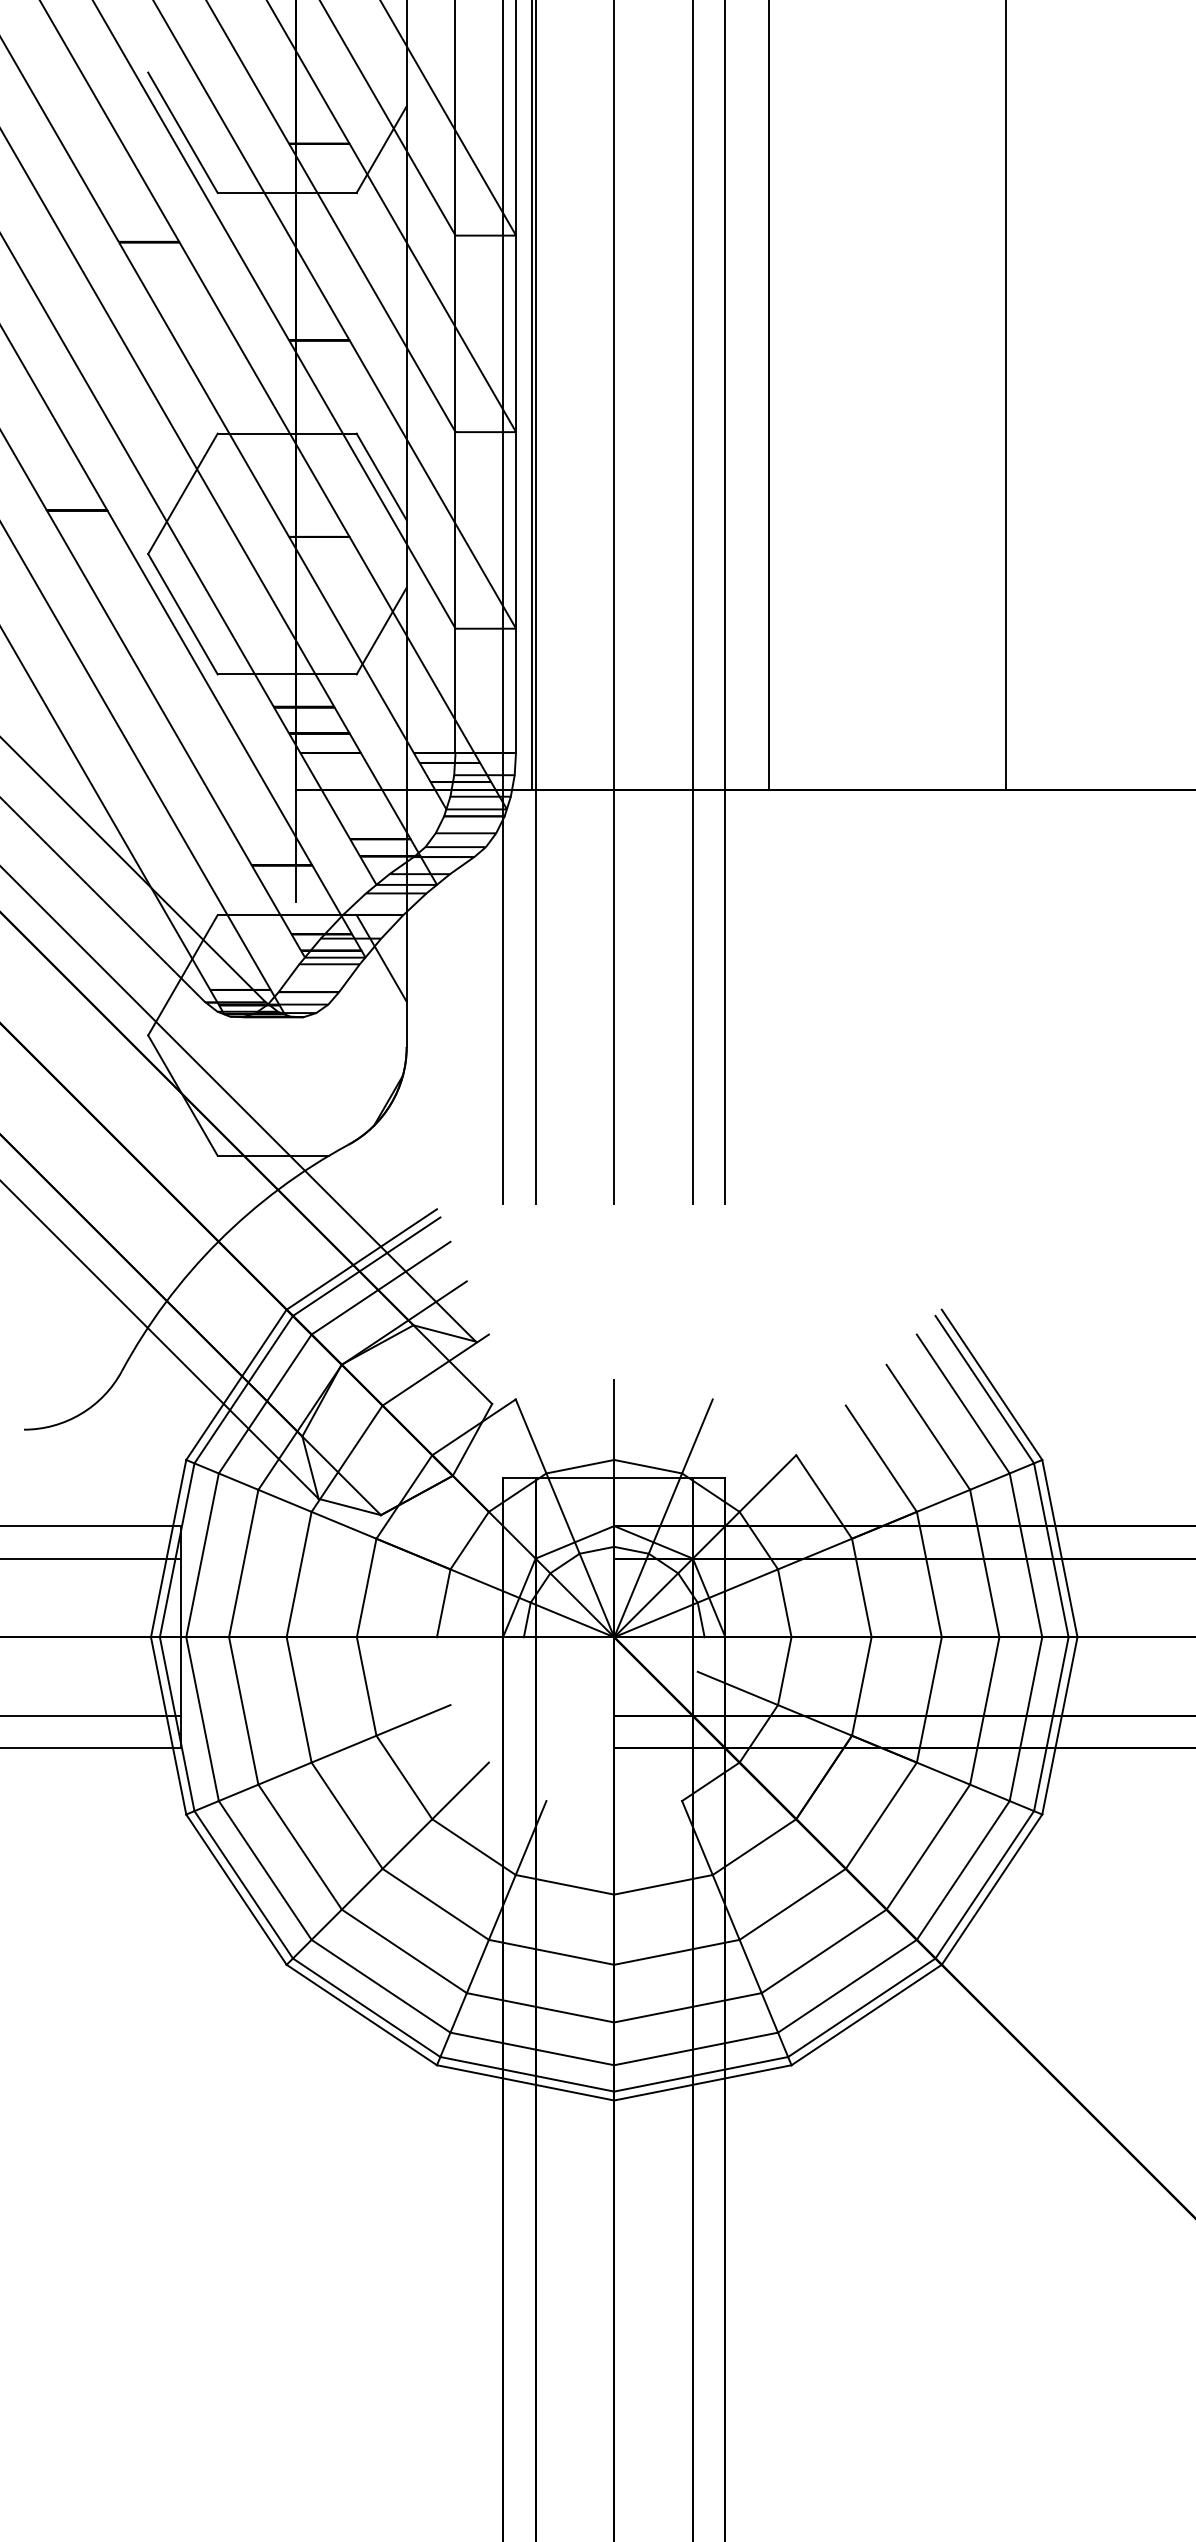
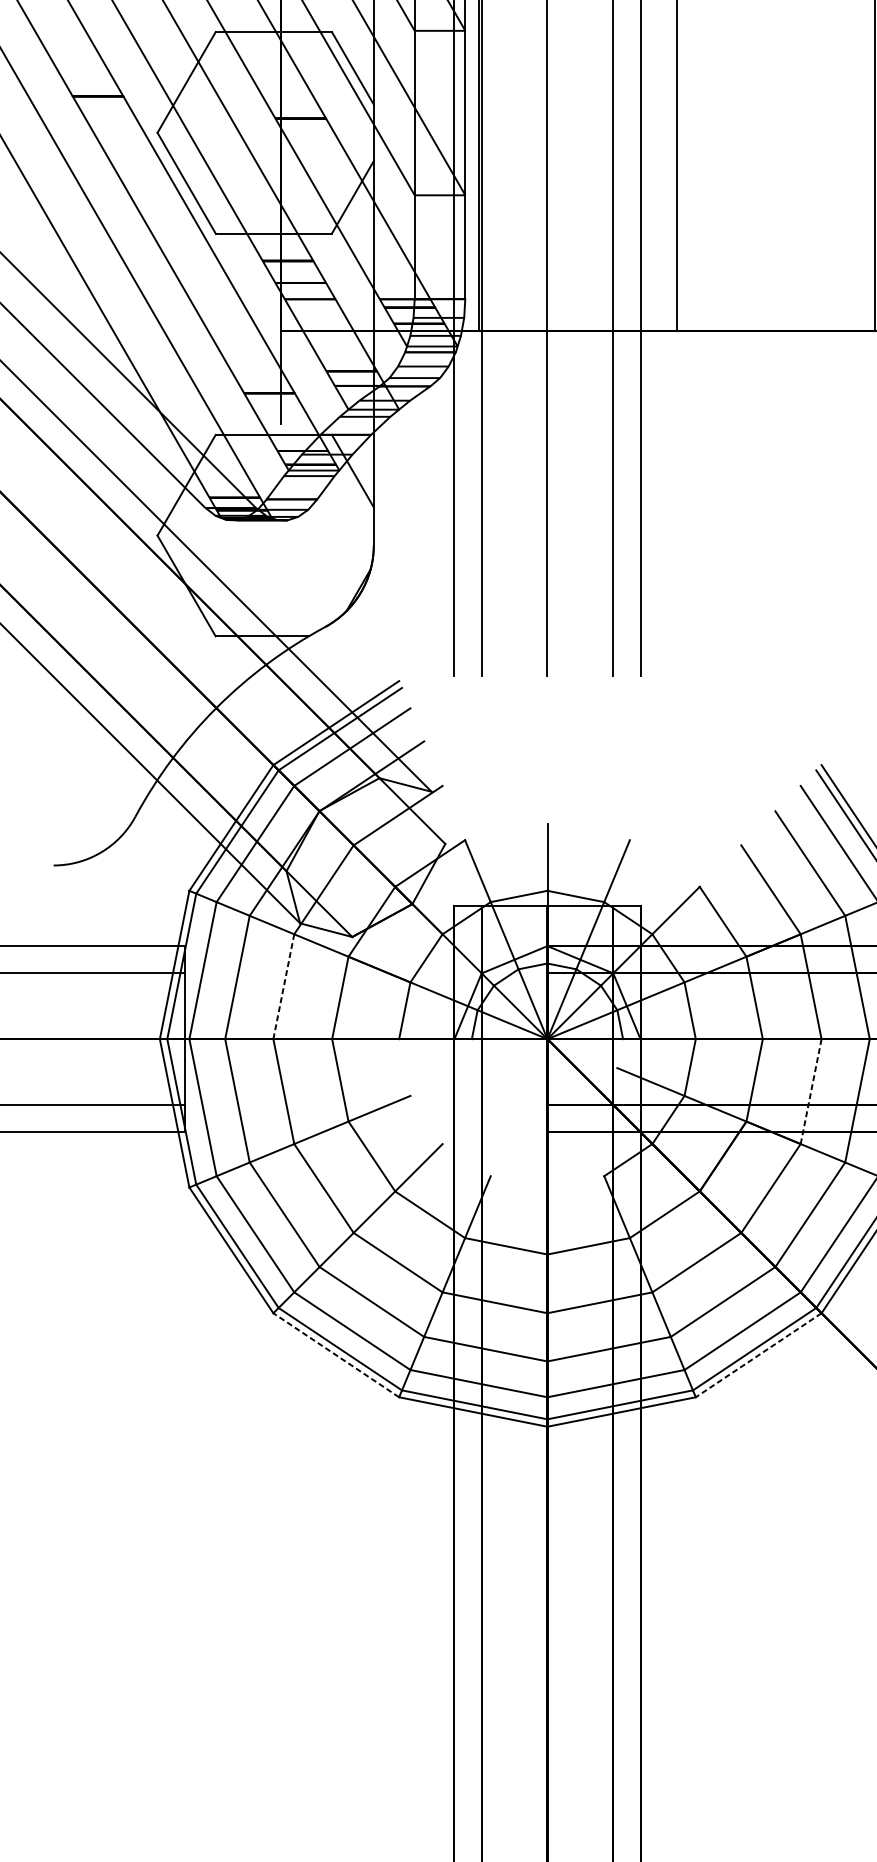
line: (299, 1574) -> (284, 986), solid -> dashed
line: (929, 1699) -> (811, 1091), solid -> dashed
line: (361, 2014) -> (336, 1354), solid -> dashed
line: (866, 2015) -> (758, 1355), solid -> dashed

